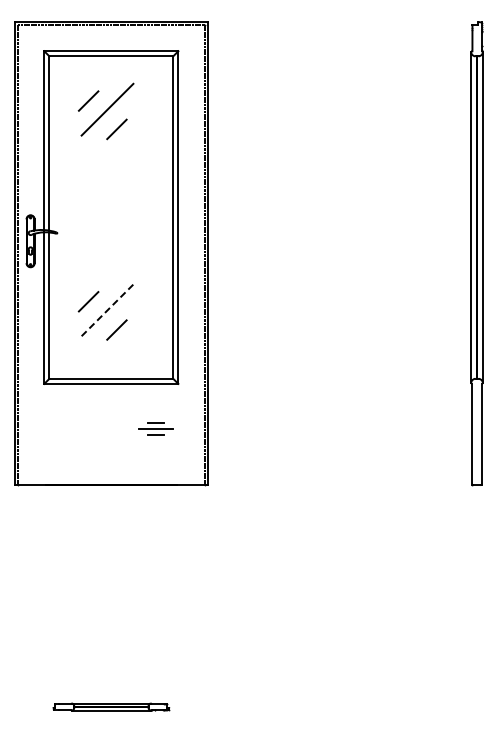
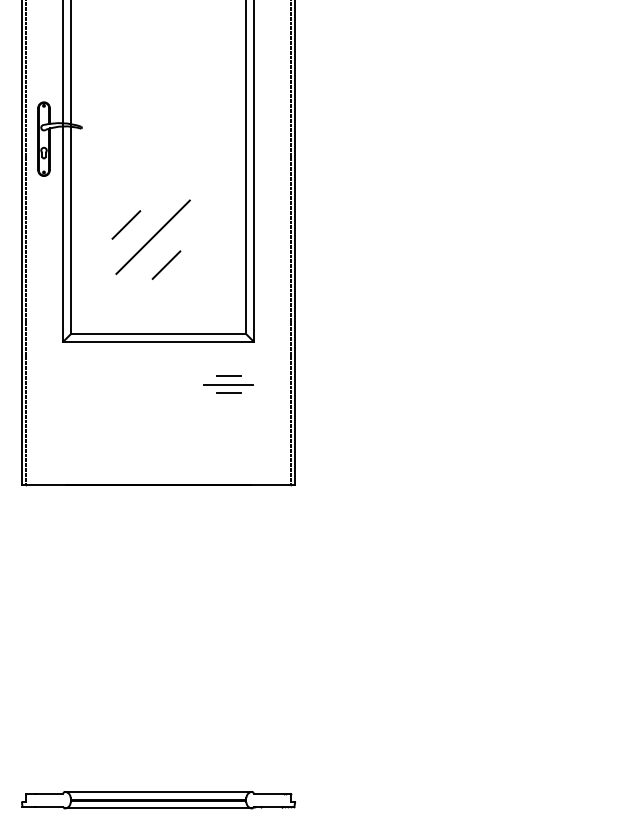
line: (107, 310) -> (153, 237), dashed -> solid
part: (155, 428) -> (228, 383), moved
part: (111, 706) -> (158, 799), size x1.67

